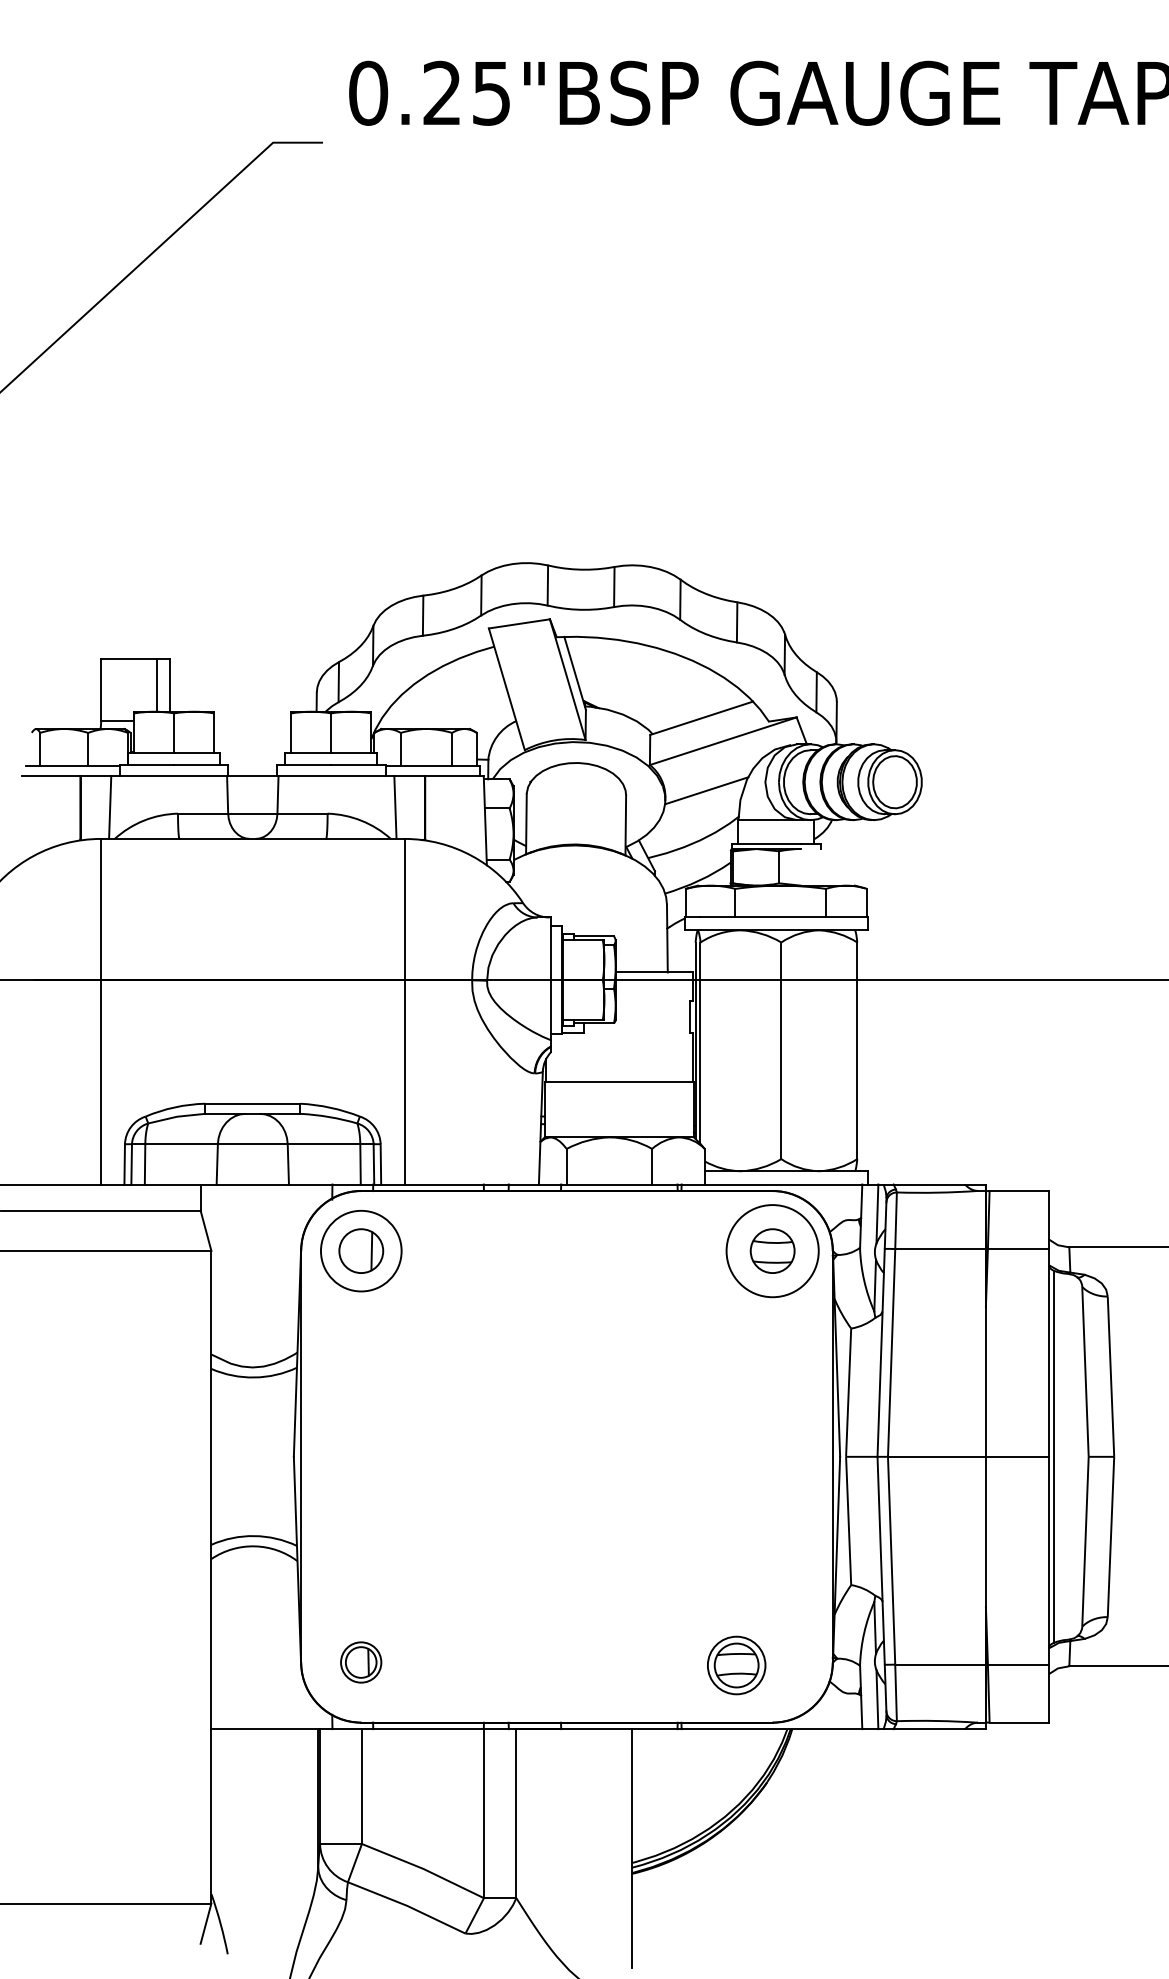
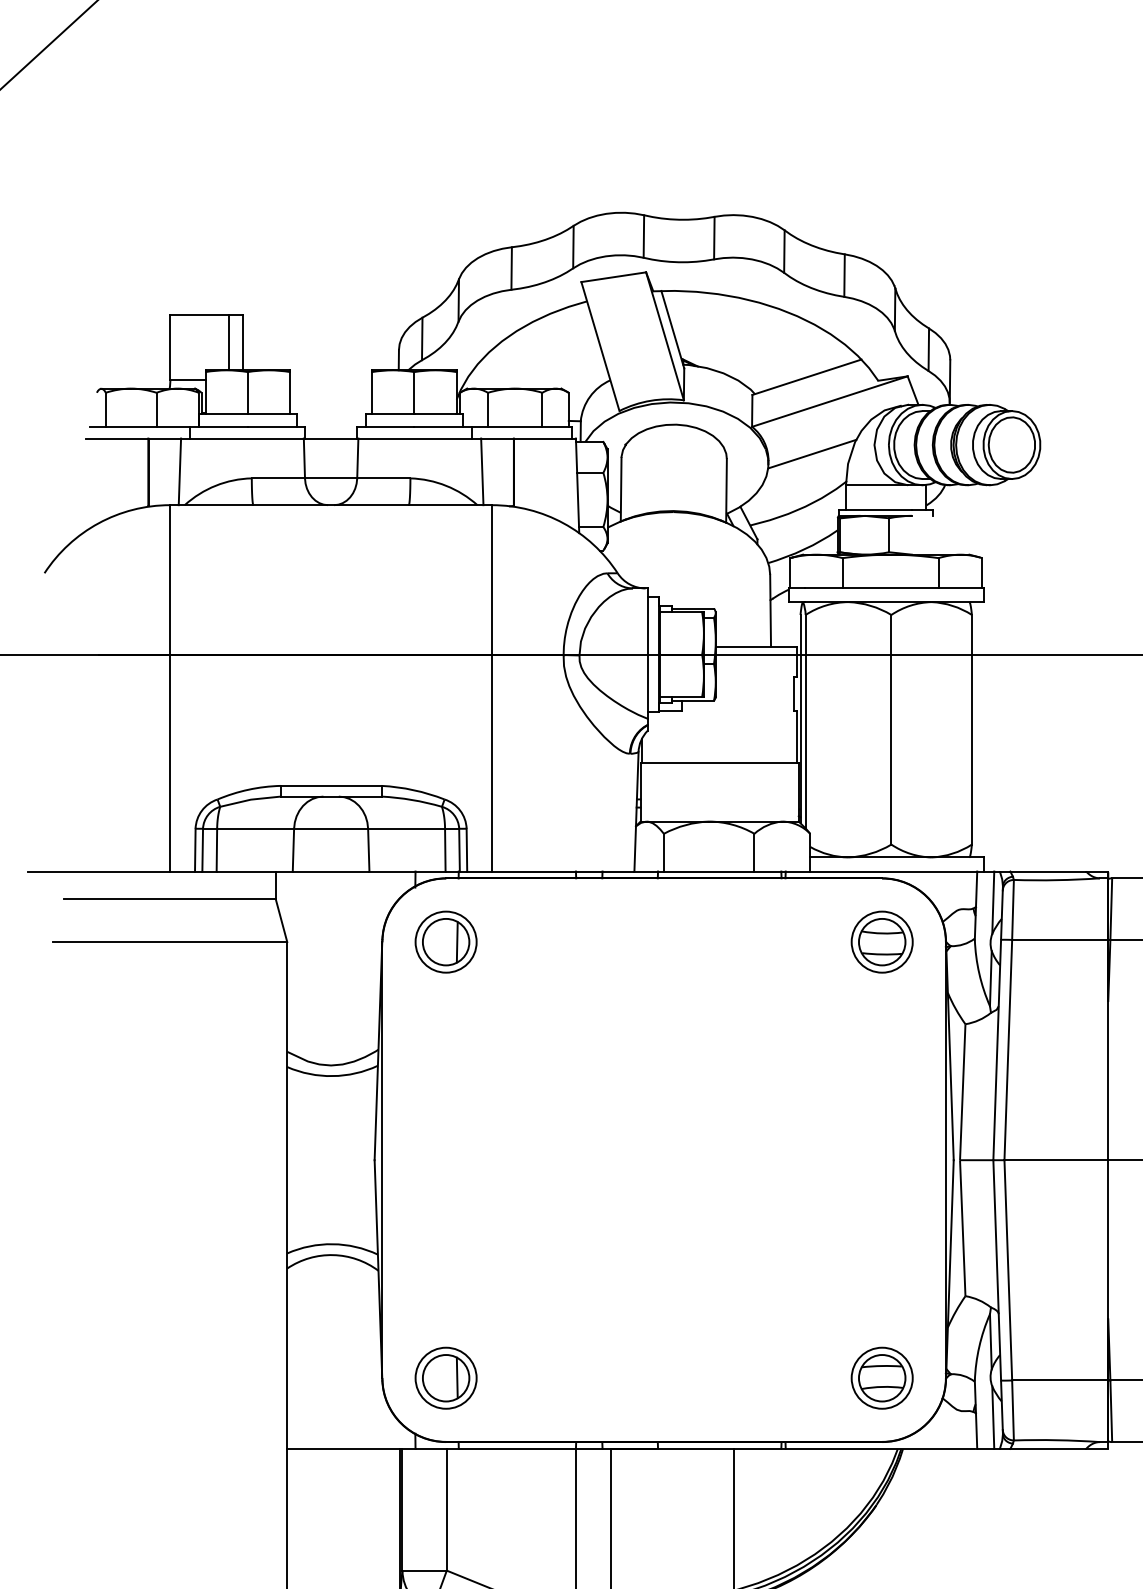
circle: (361, 1250) -> (446, 941), size x0.71
circle: (772, 1250) -> (882, 941), size x0.62
part: (360, 1662) -> (445, 1378), size x1.43
part: (736, 1665) -> (882, 1378), moved

